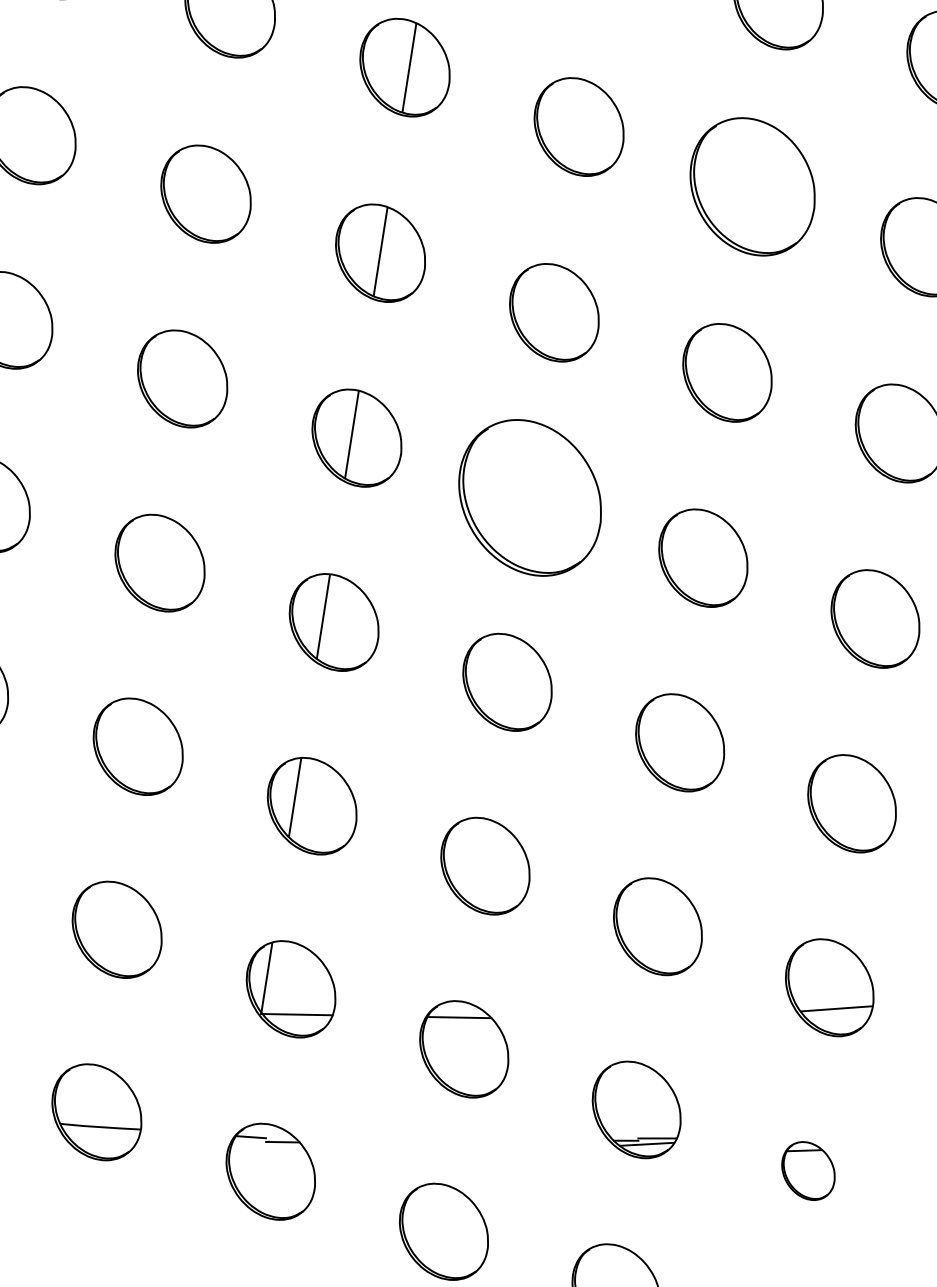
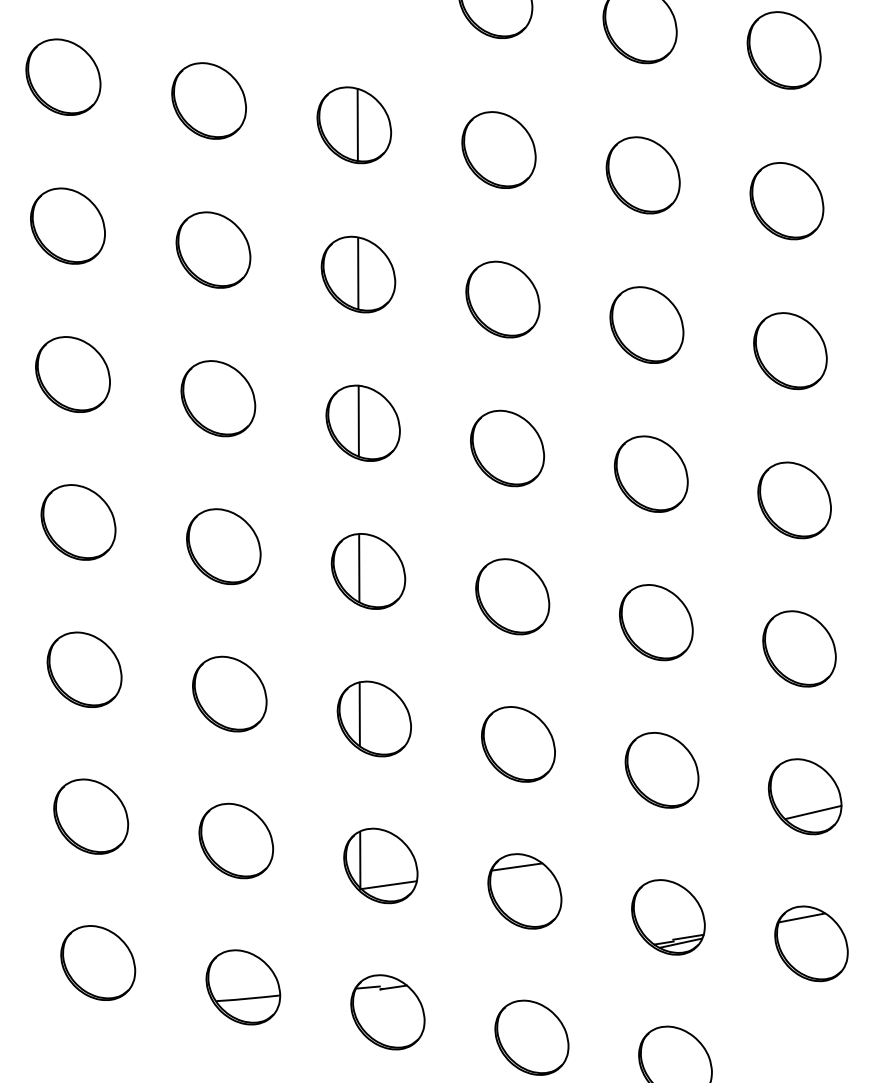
part: (751, 186) -> (642, 175), size x0.71
part: (530, 497) -> (507, 448), size x0.62
part: (808, 1170) -> (811, 943), size x1.67

